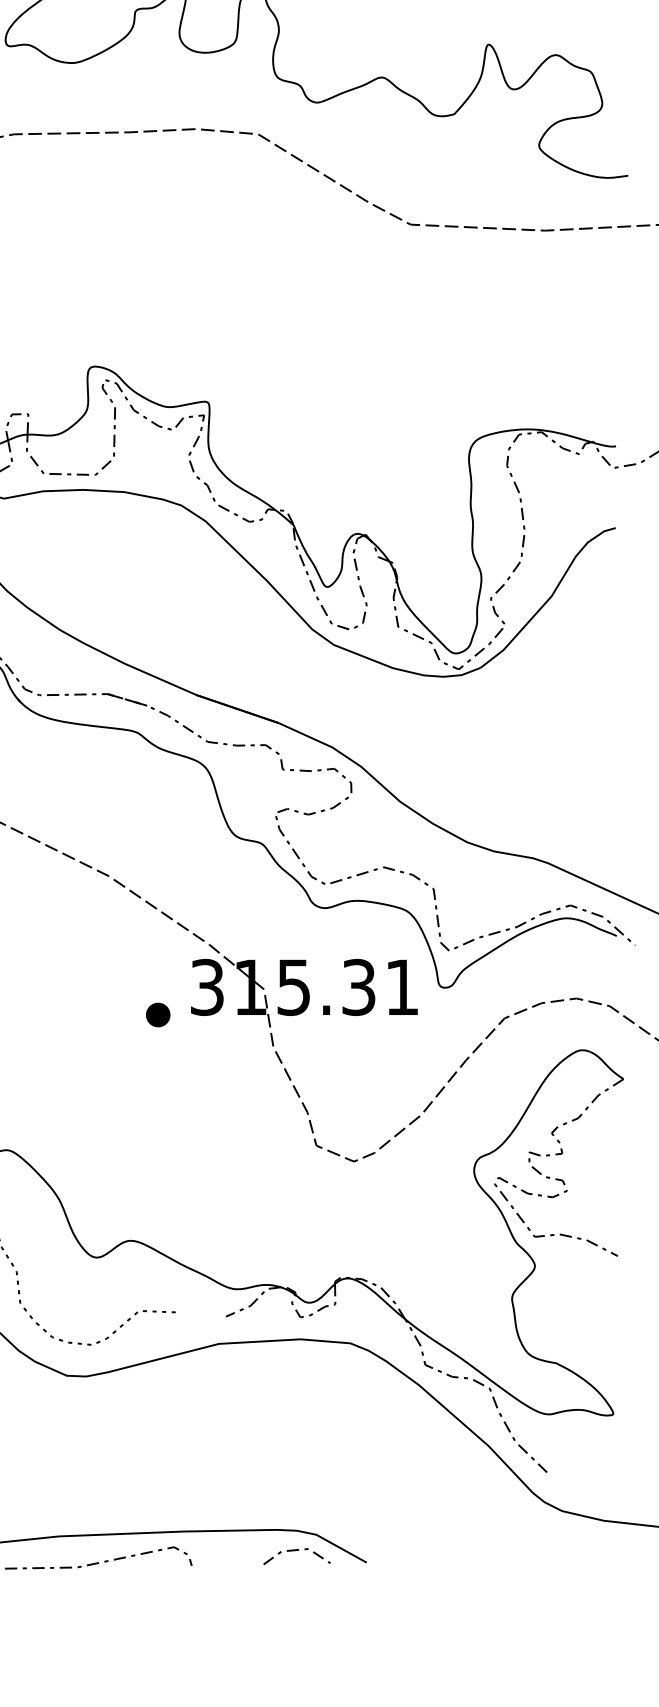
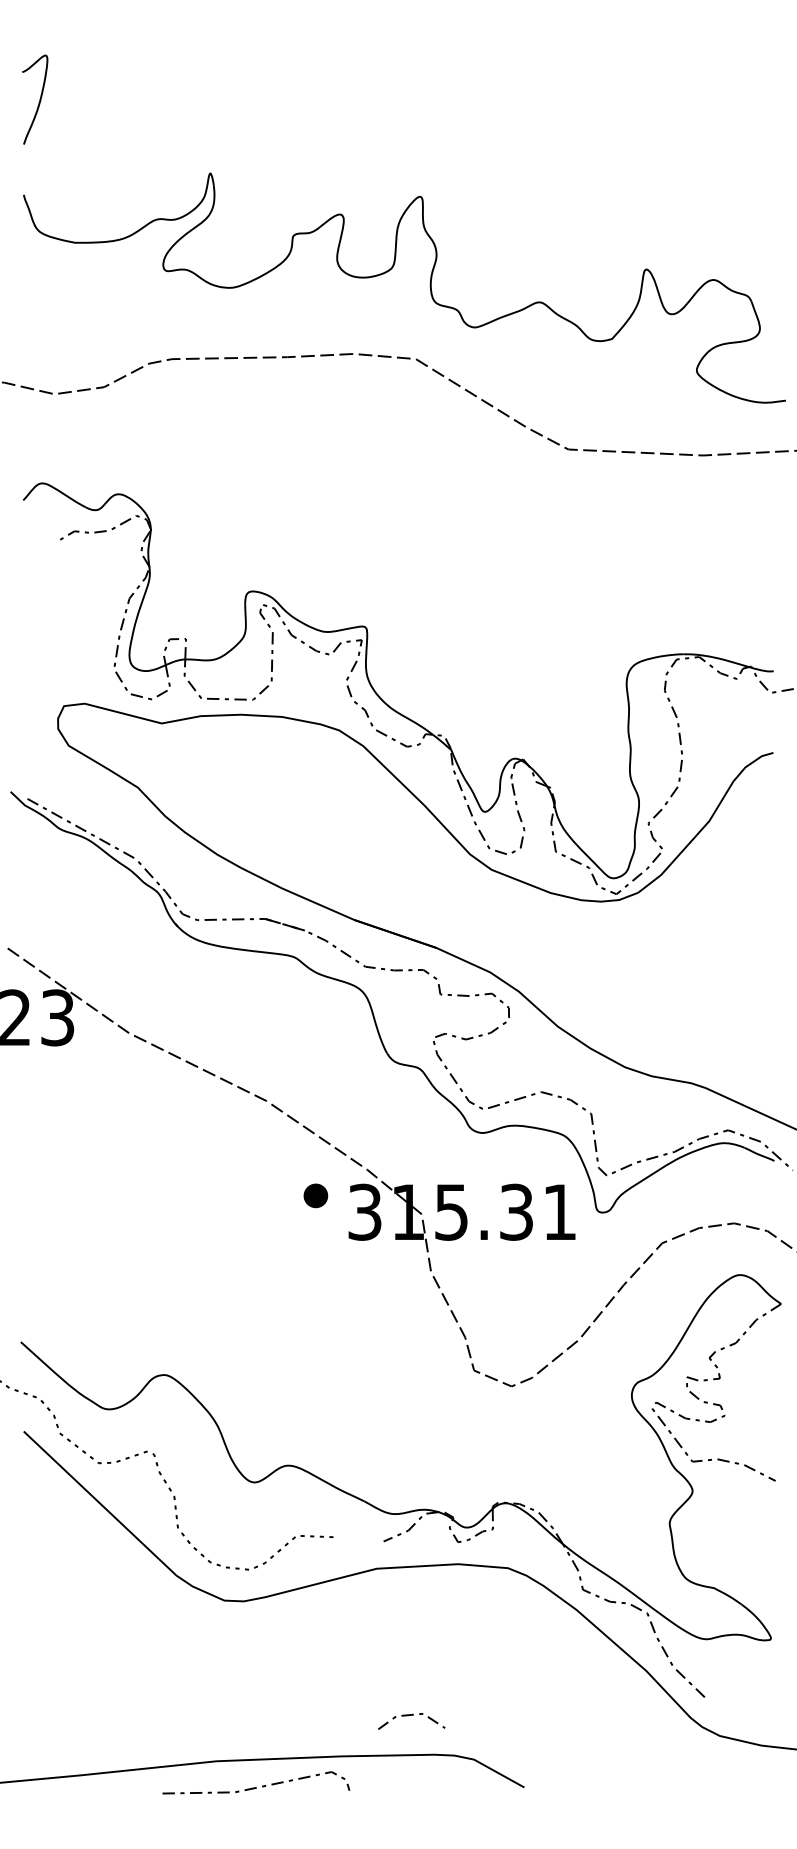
part: (157, 1014) -> (315, 1195), moved
line: (293, 1551) -> (408, 1716), moved

